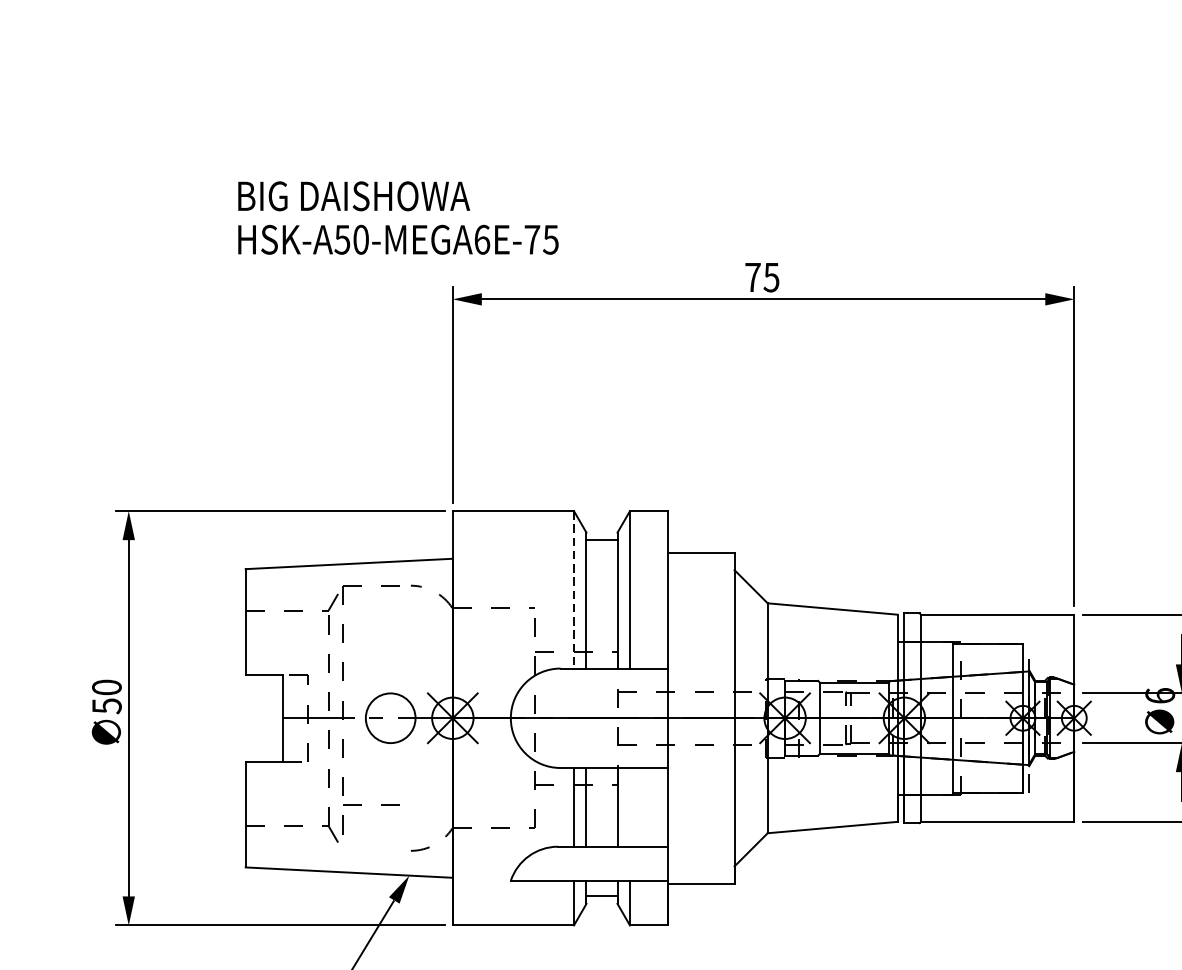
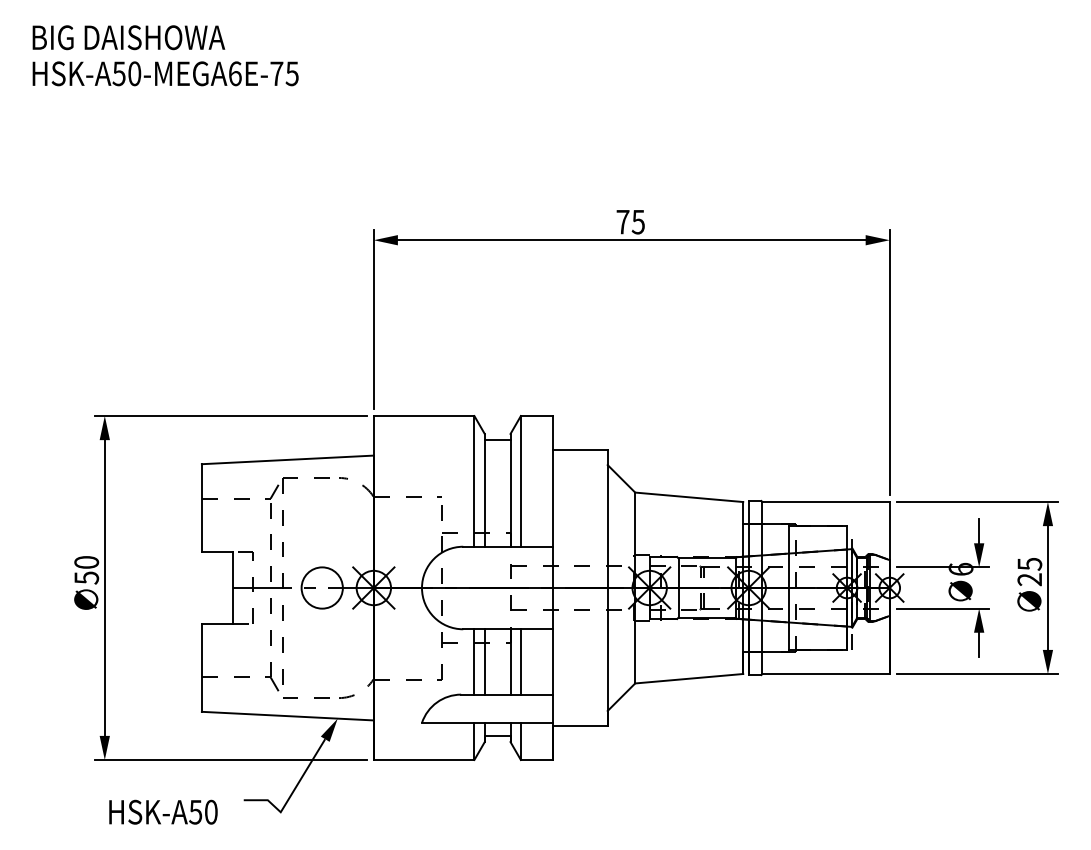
text: (398, 217) -> (165, 55), moved
line: (574, 589) -> (474, 481), dashed -> solid
line: (381, 804) -> (314, 697), moved
line: (629, 806) -> (520, 661), added

